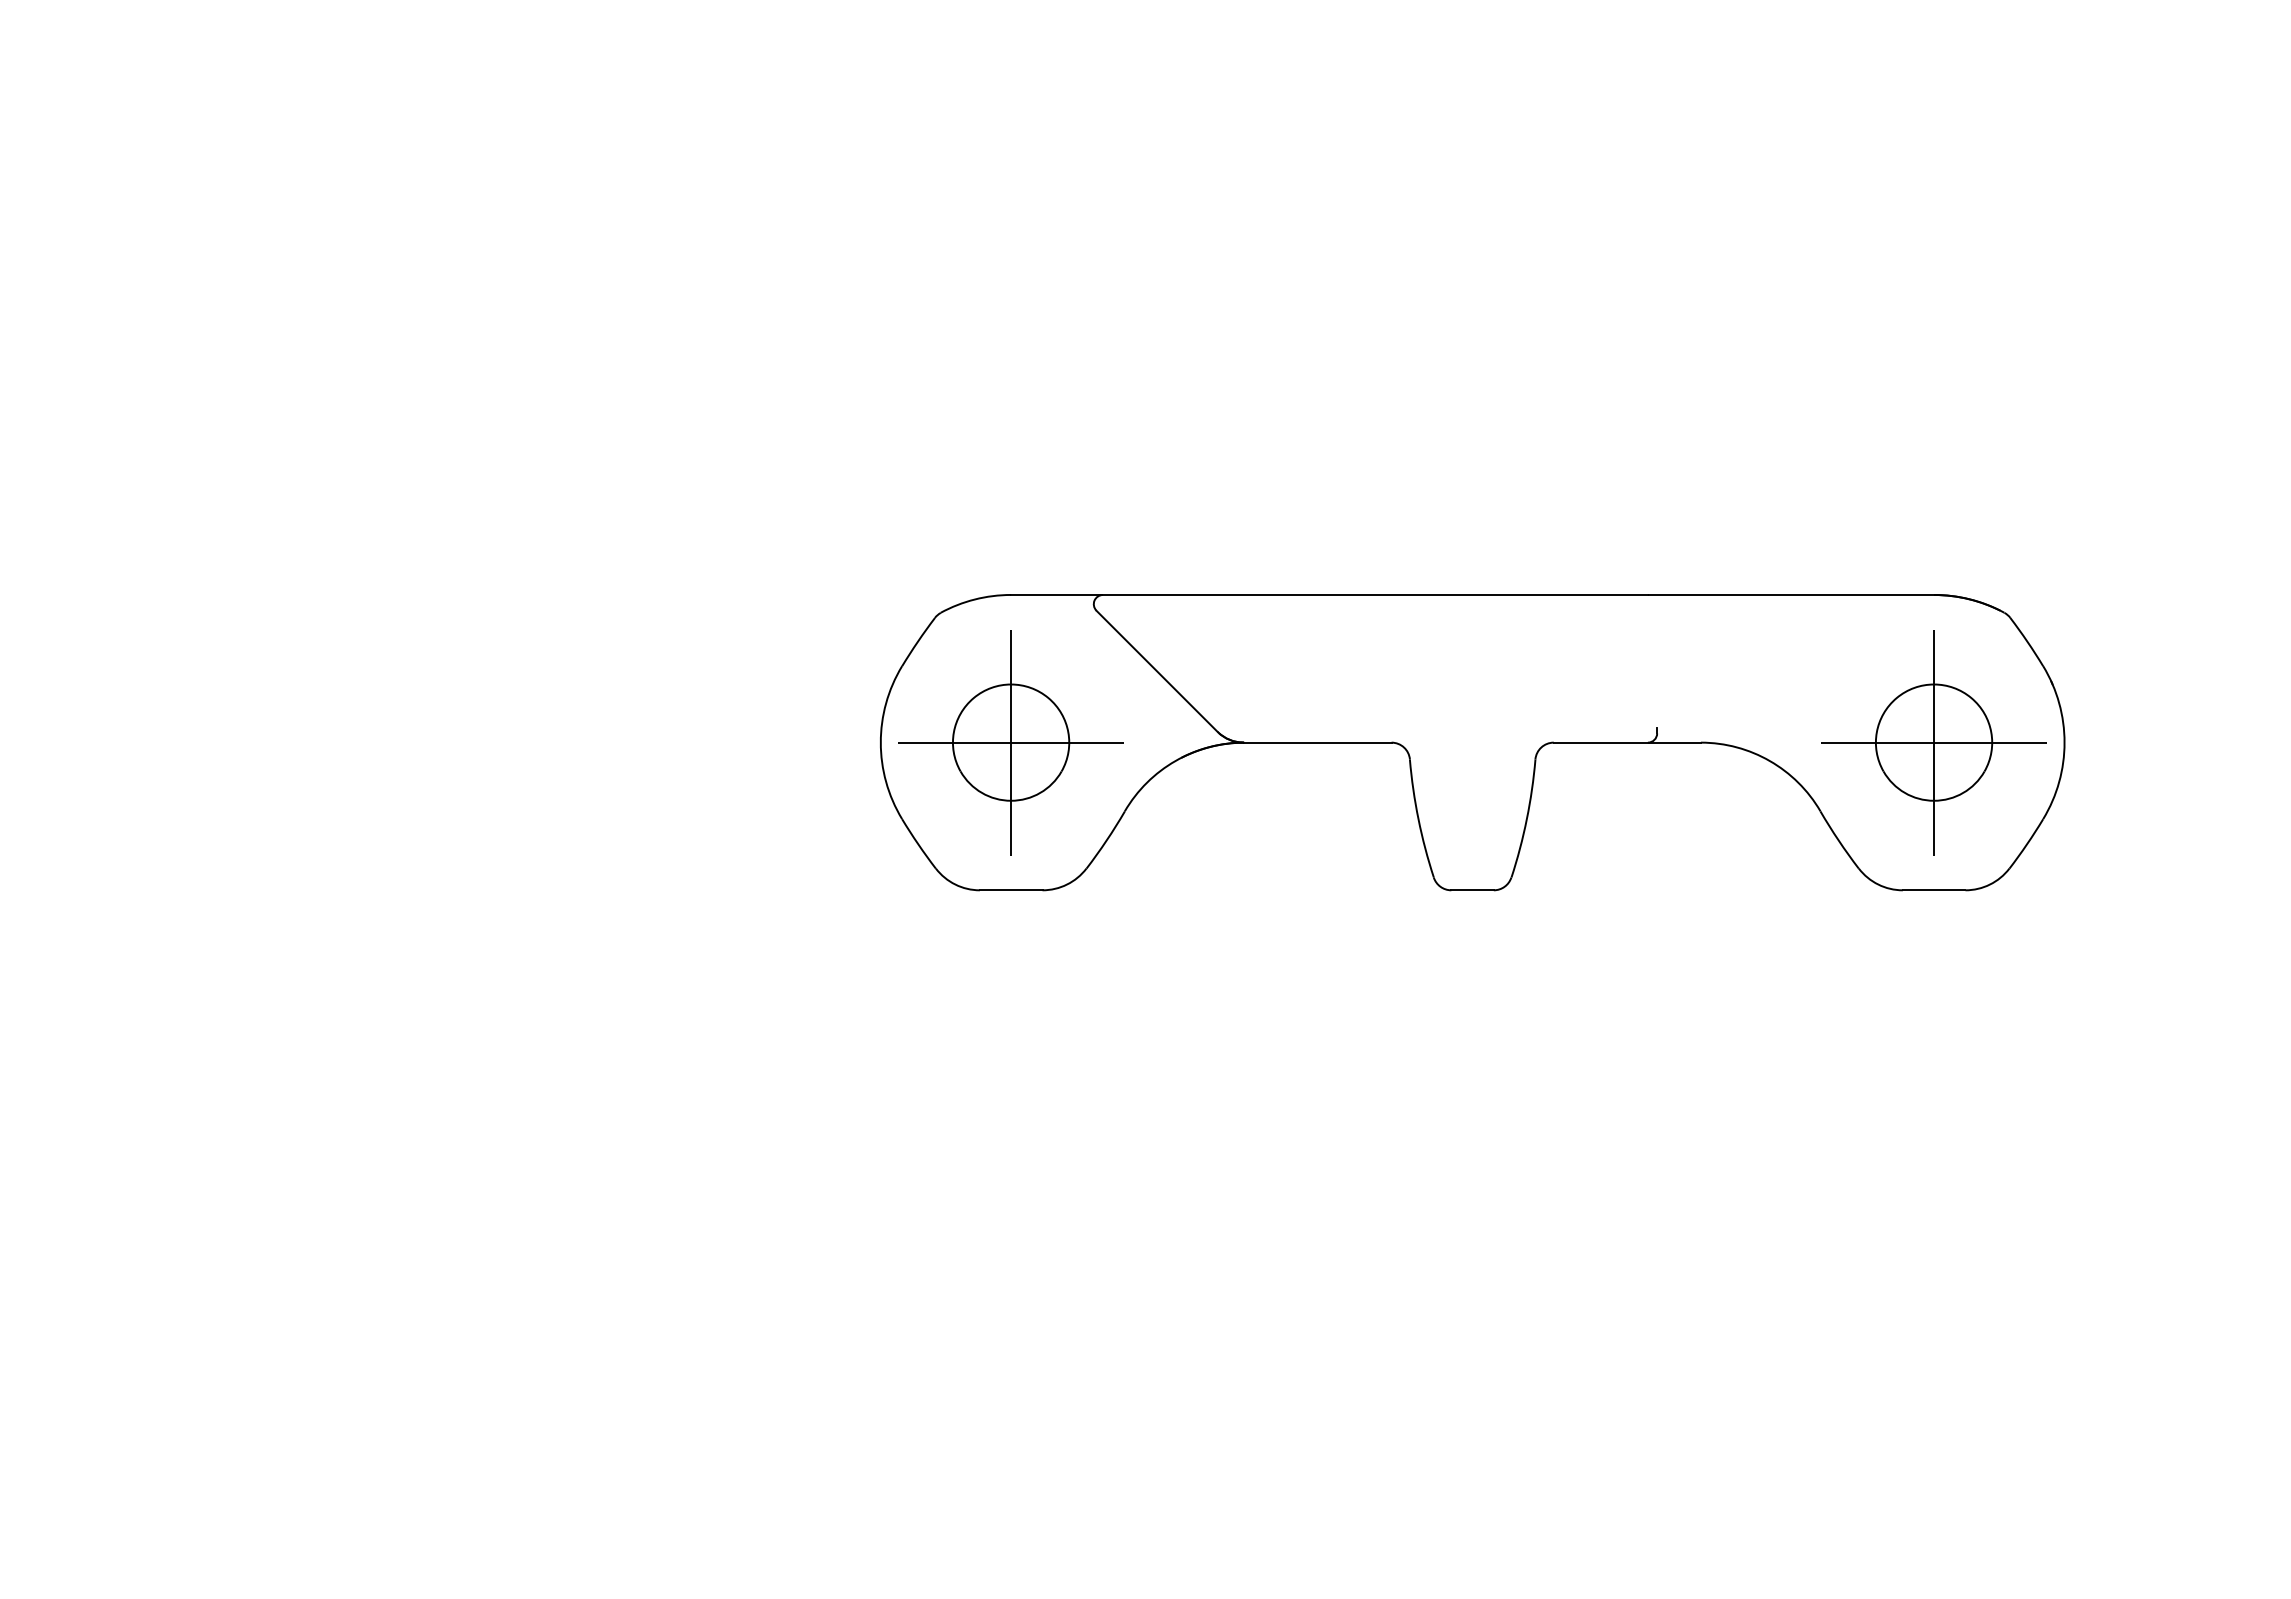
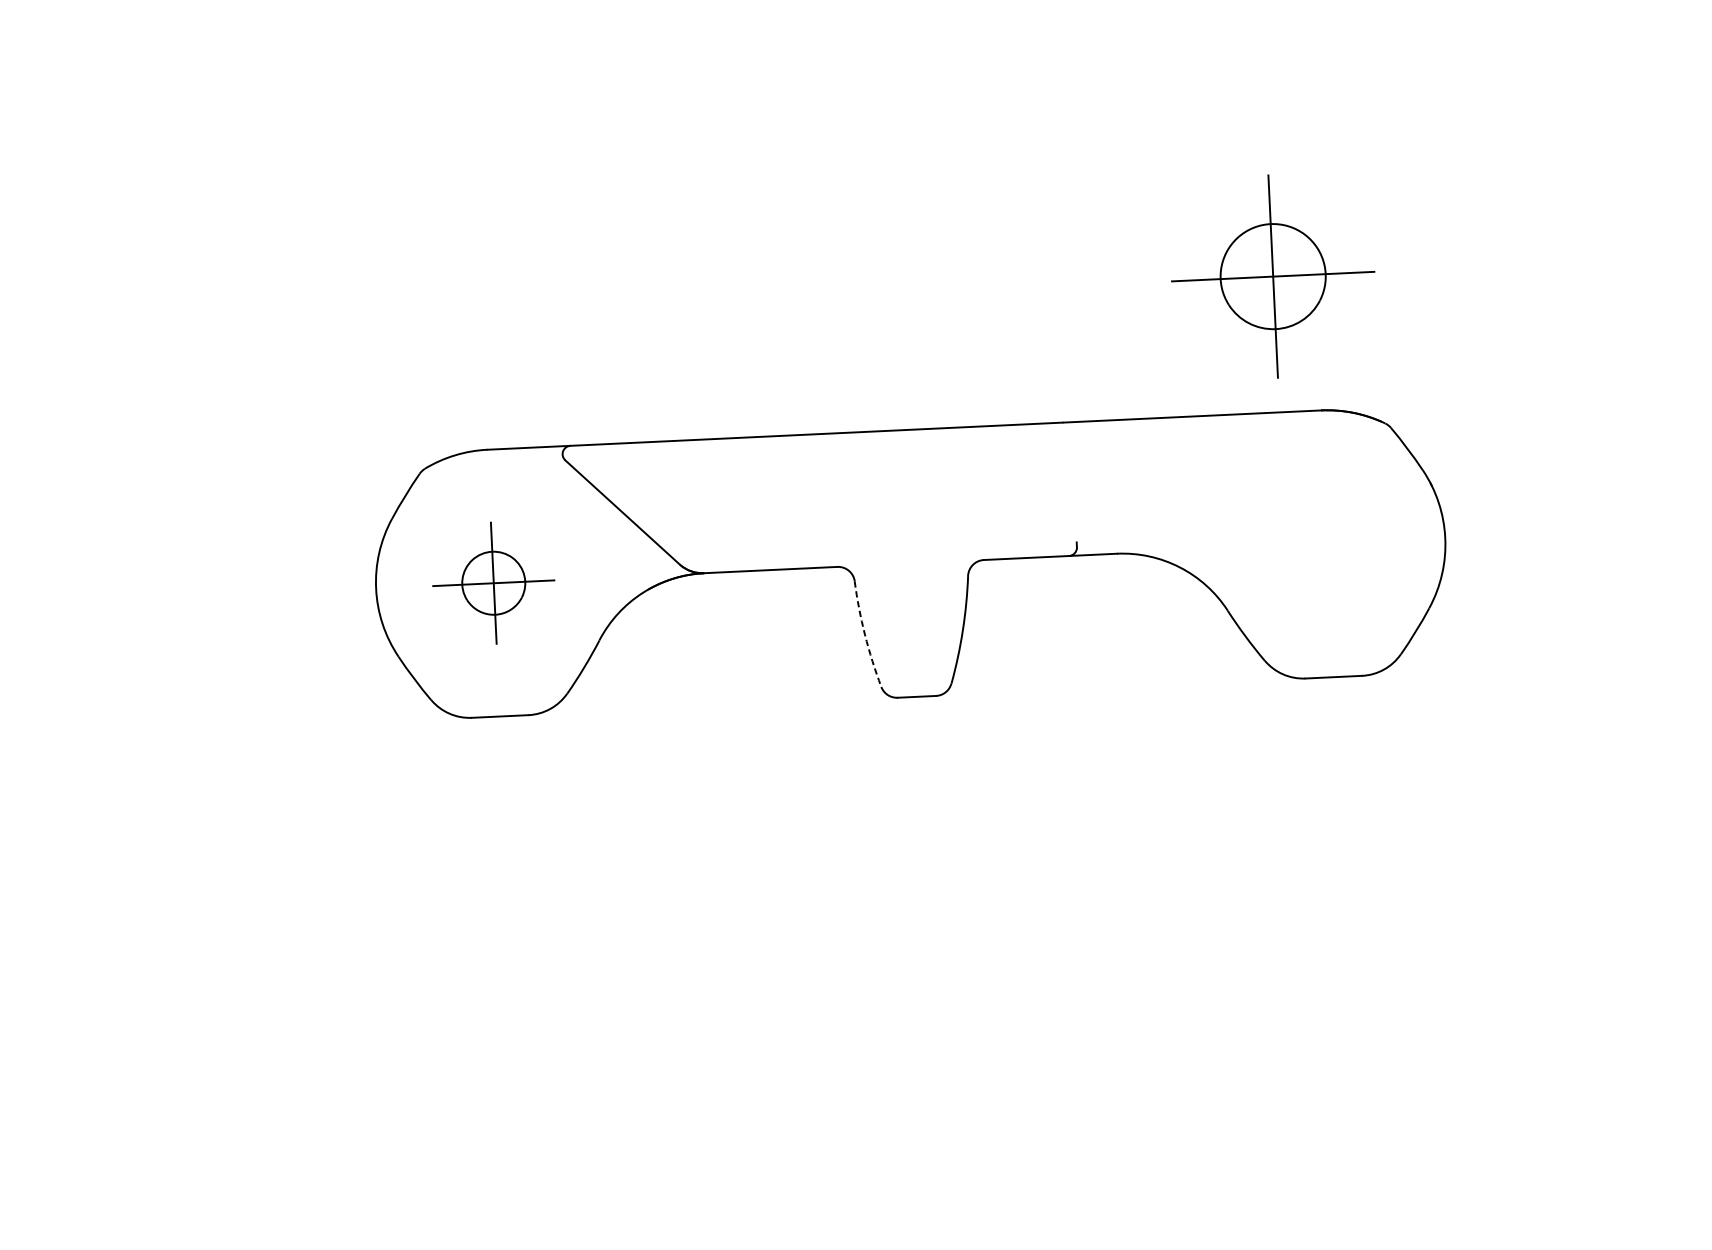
part: (1010, 742) -> (493, 583), size x0.6
part: (1933, 742) -> (1272, 276), moved
arc: (1418, 819) -> (865, 635), solid -> dashed

